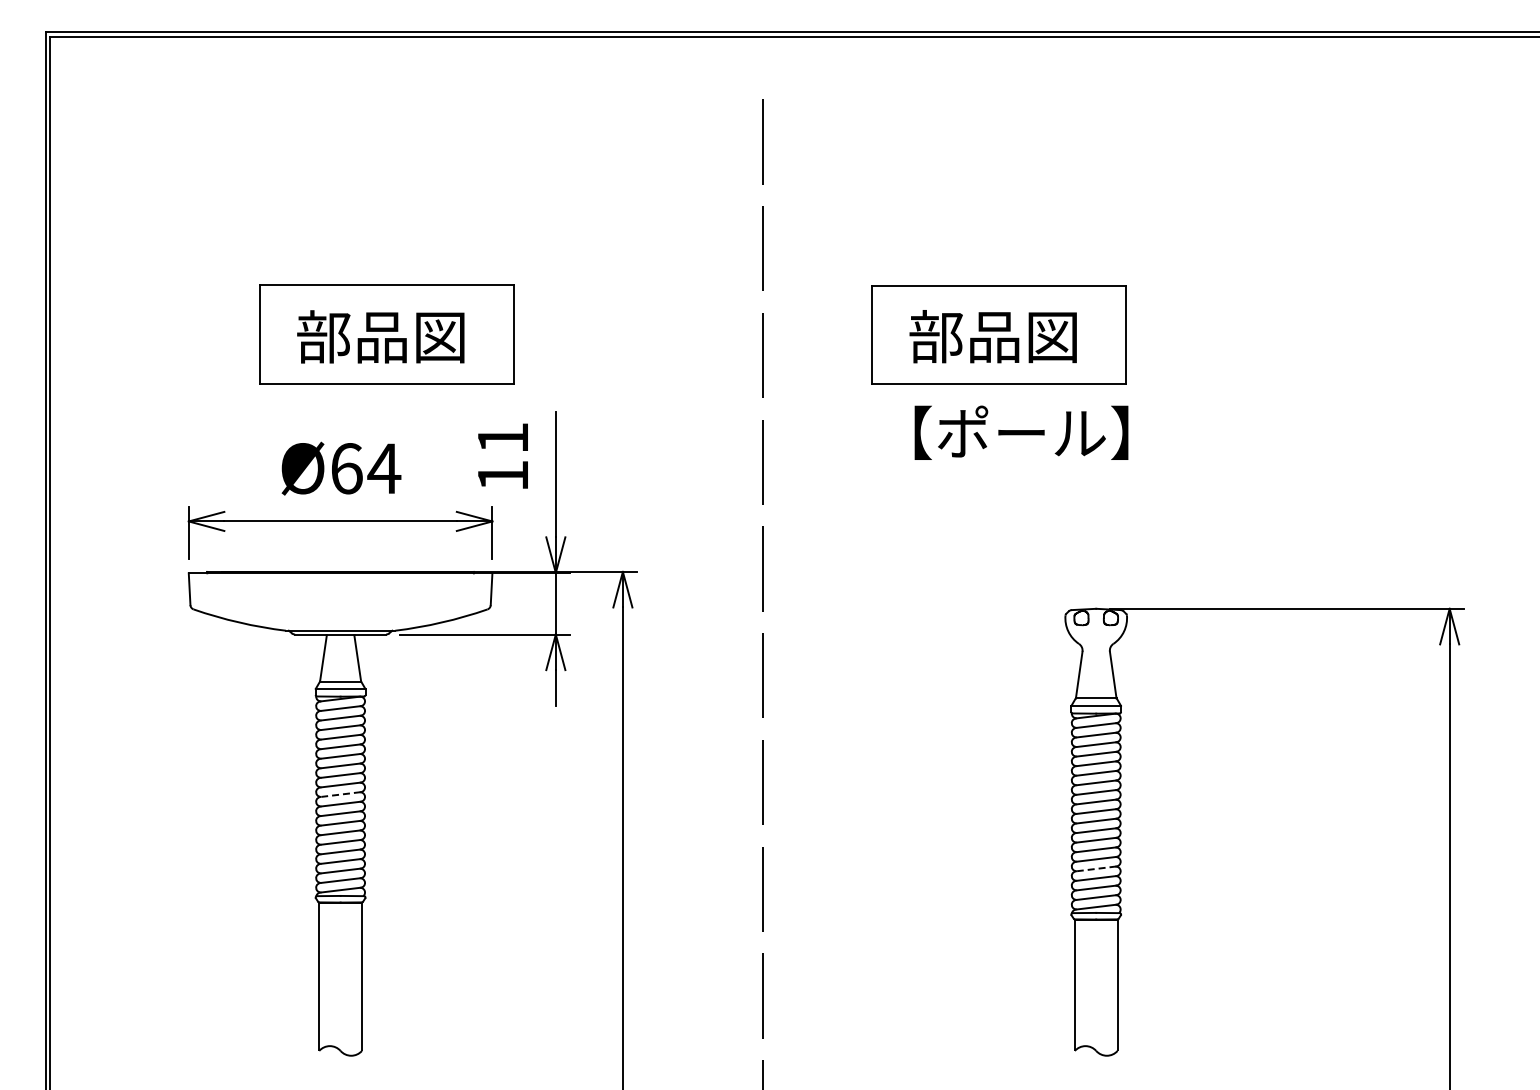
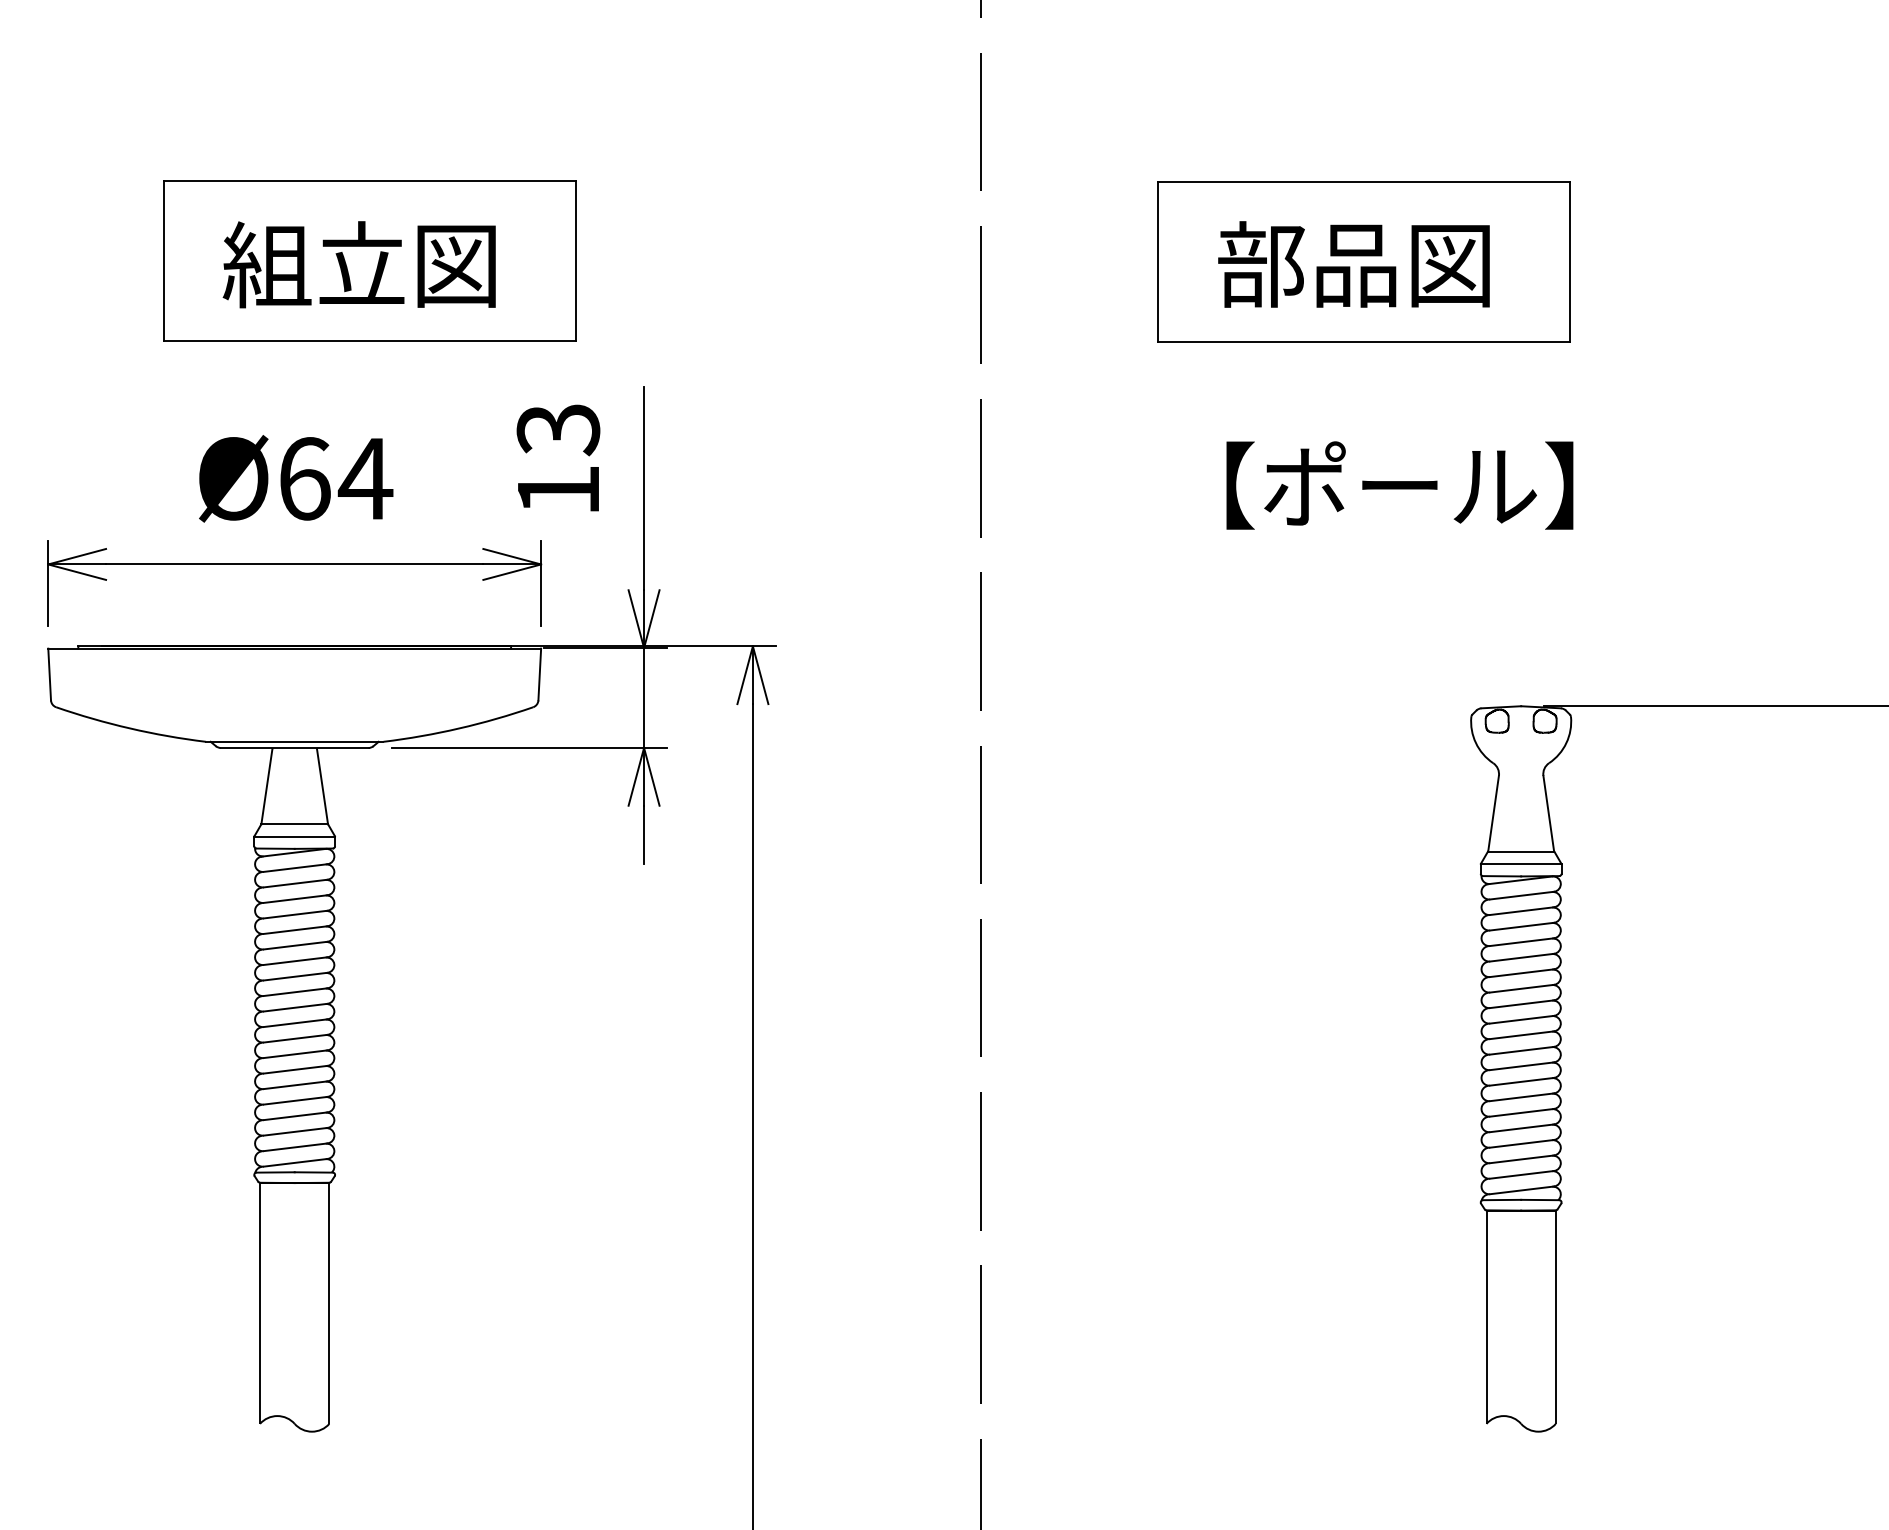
text: (352, 336) -> (314, 264), 部品図 -> 組立図
text: (1021, 432) -> (1399, 484), moved
text: (502, 438) -> (557, 429), 11 -> 13
line: (341, 794) -> (296, 1007), dashed -> solid
line: (1096, 868) -> (1521, 1127), dashed -> solid

